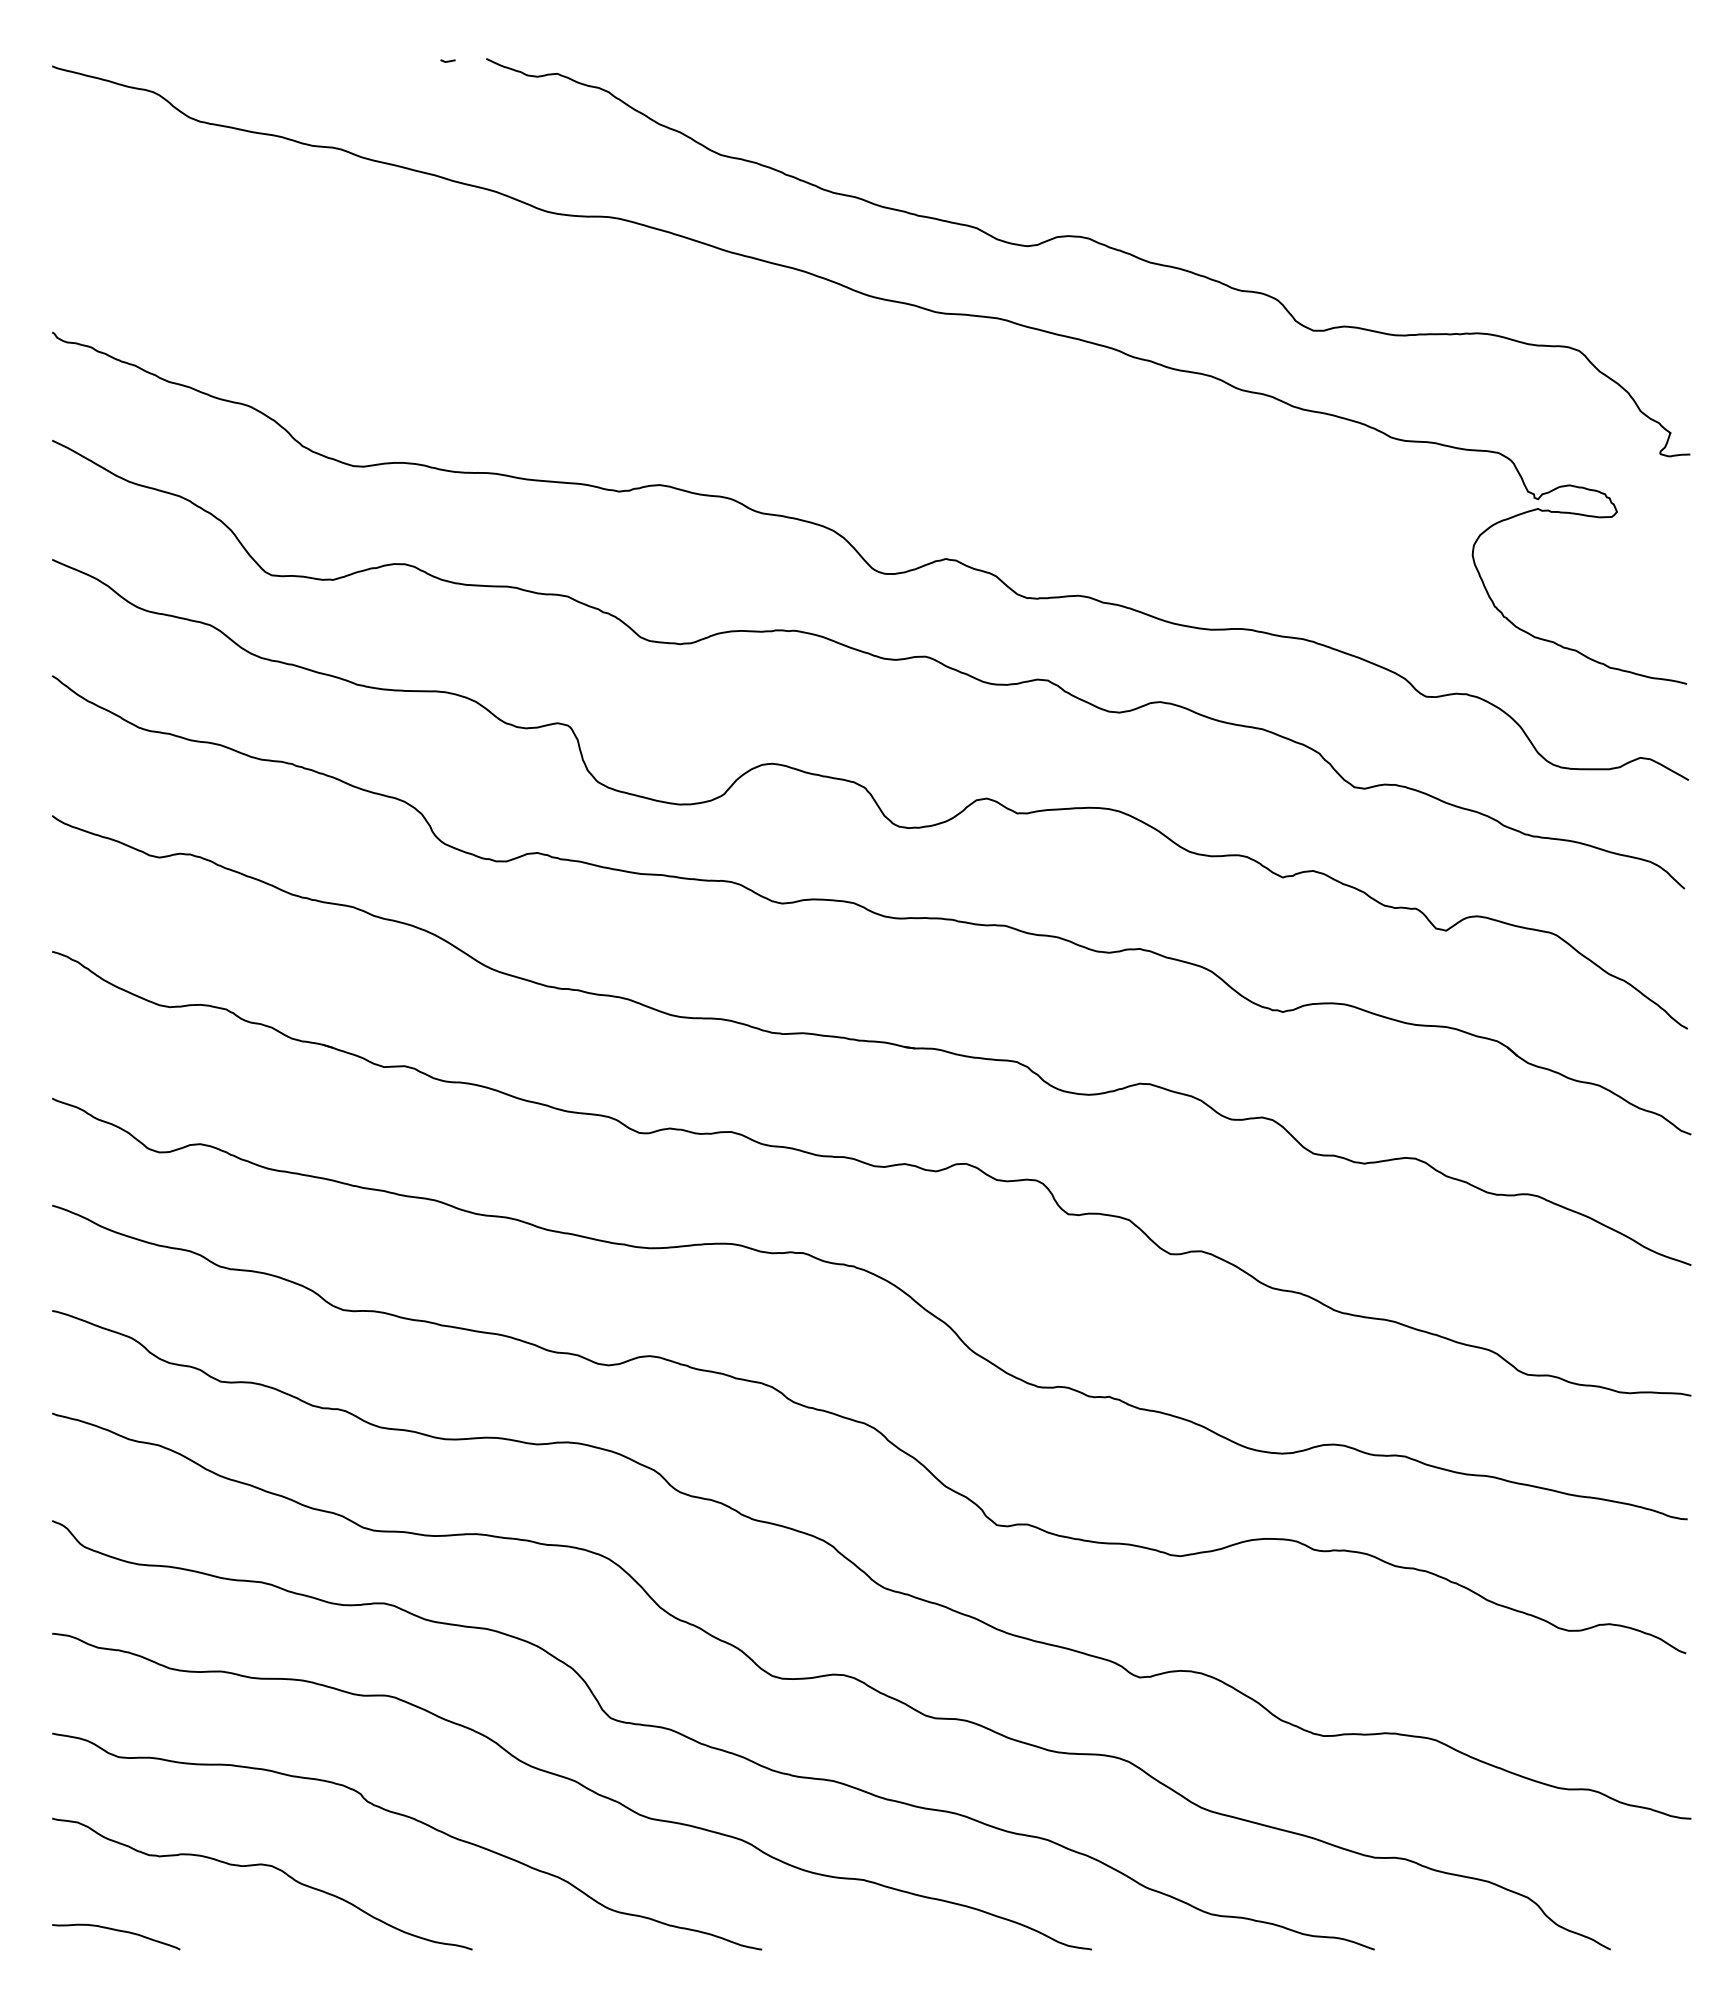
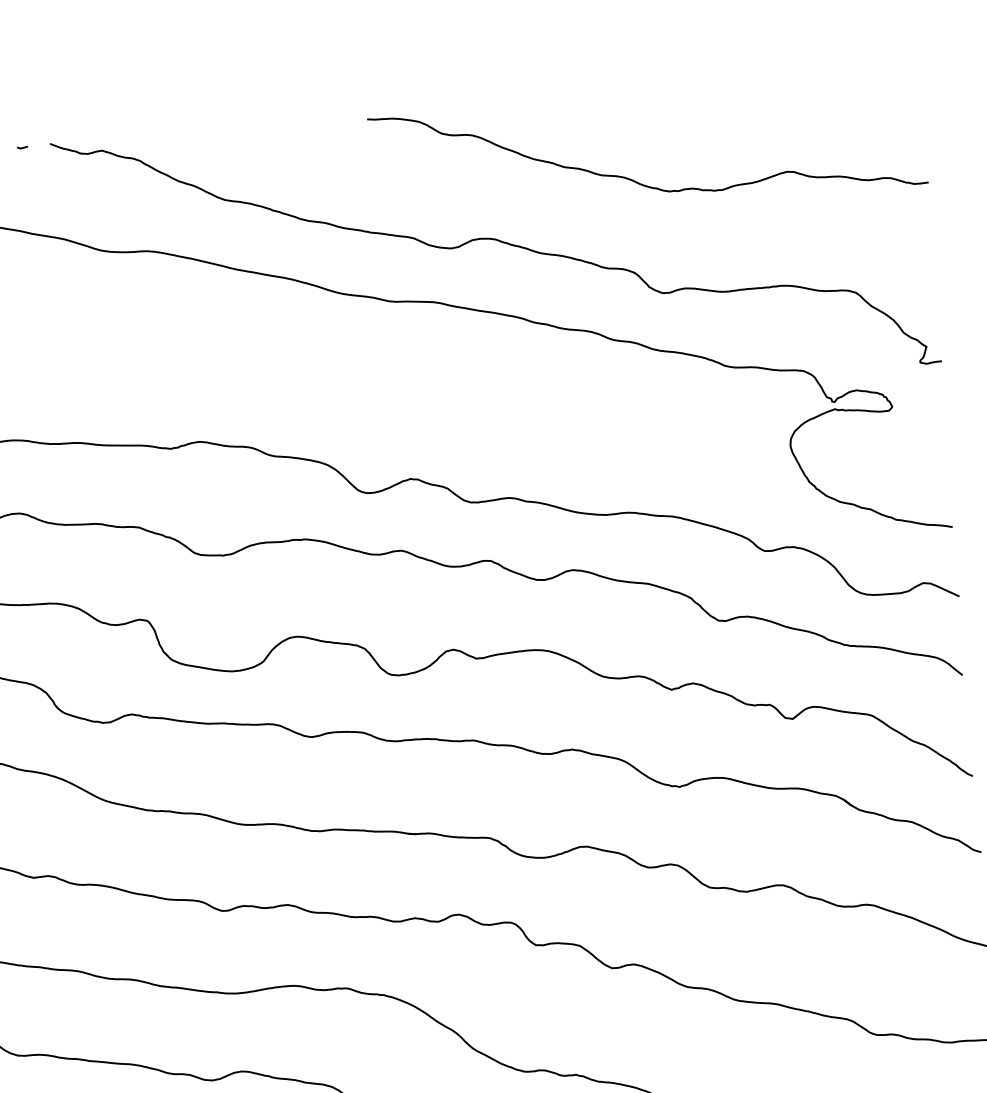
curve: (1288, 173) -> (635, 181), added

